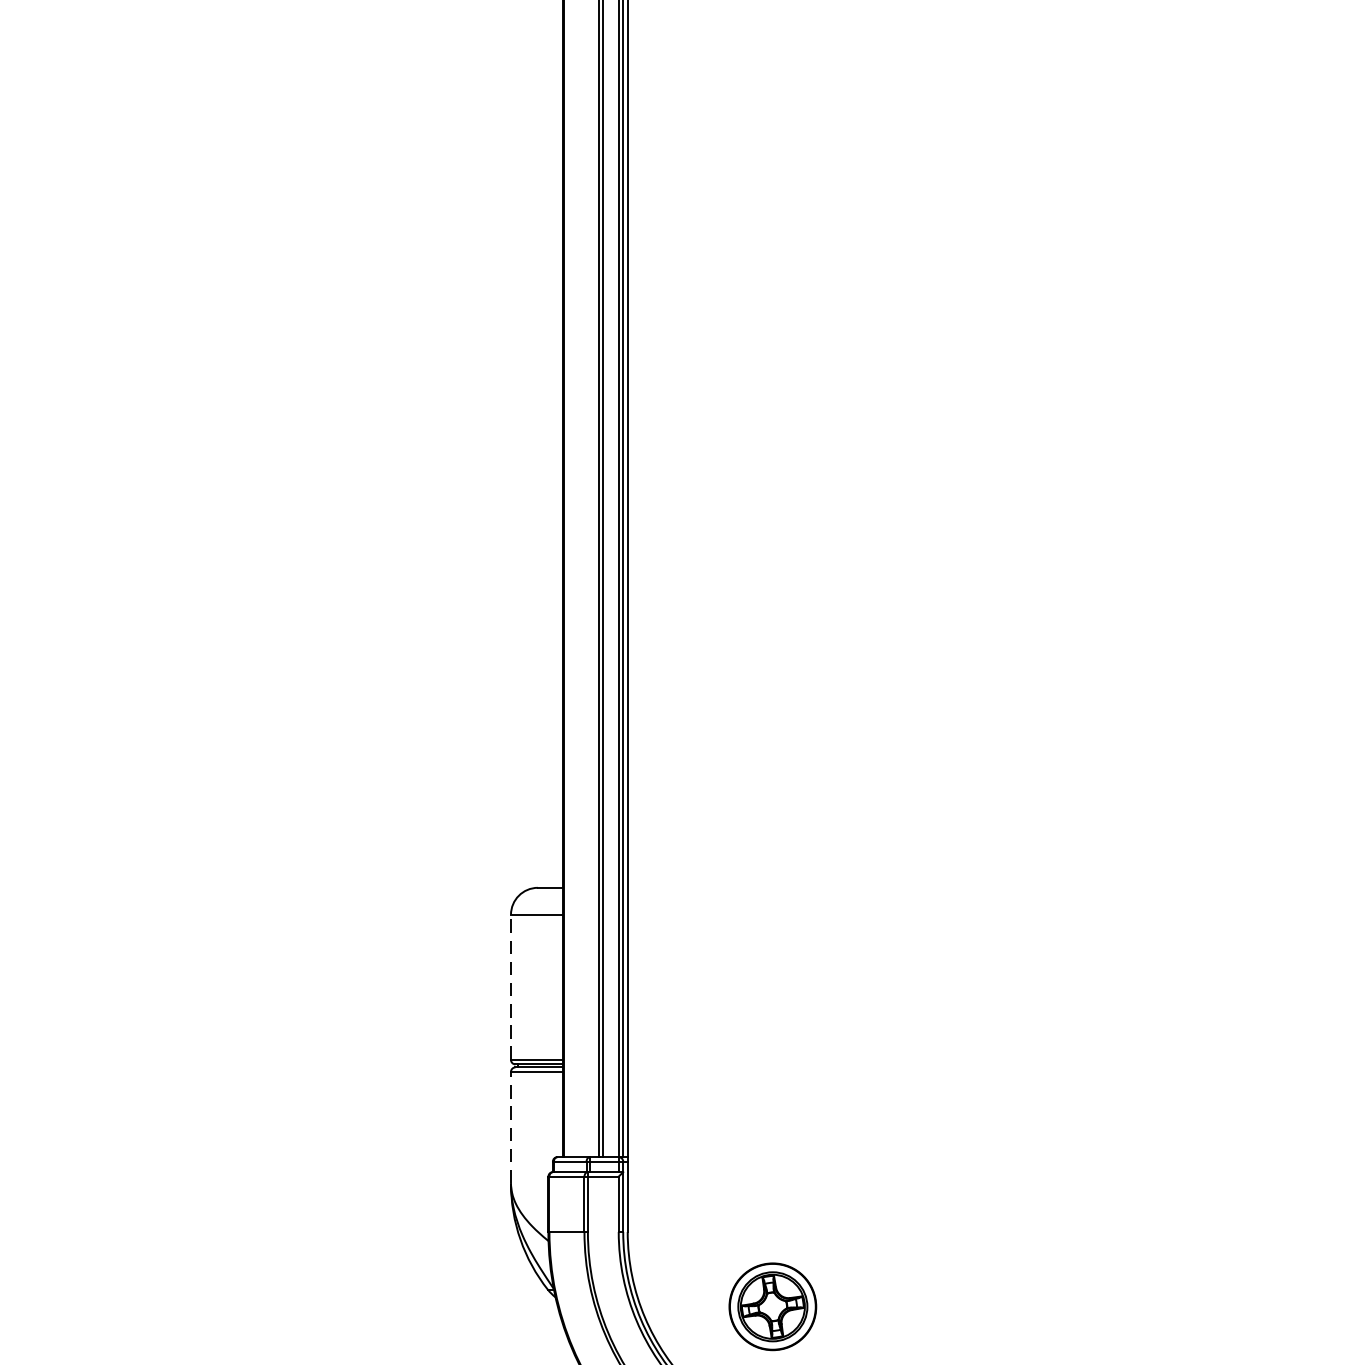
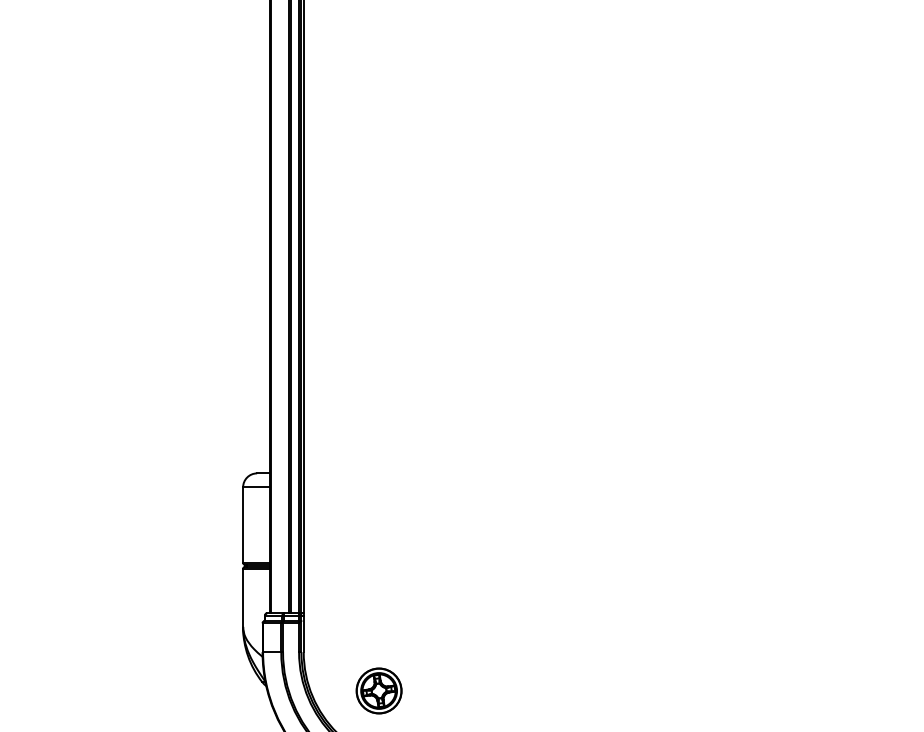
line: (511, 988) -> (243, 525), dashed -> solid
line: (511, 1126) -> (243, 597), dashed -> solid

